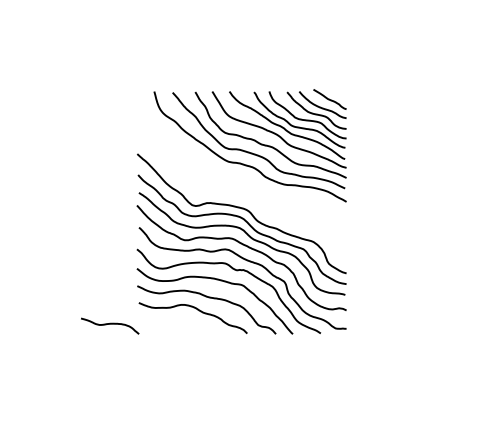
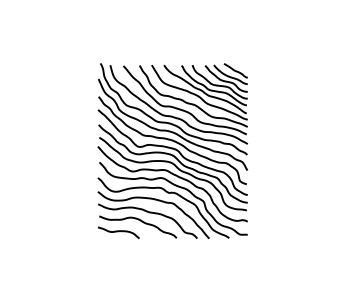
part: (241, 173) -> (172, 123), added
curve: (110, 324) -> (119, 231), moved

